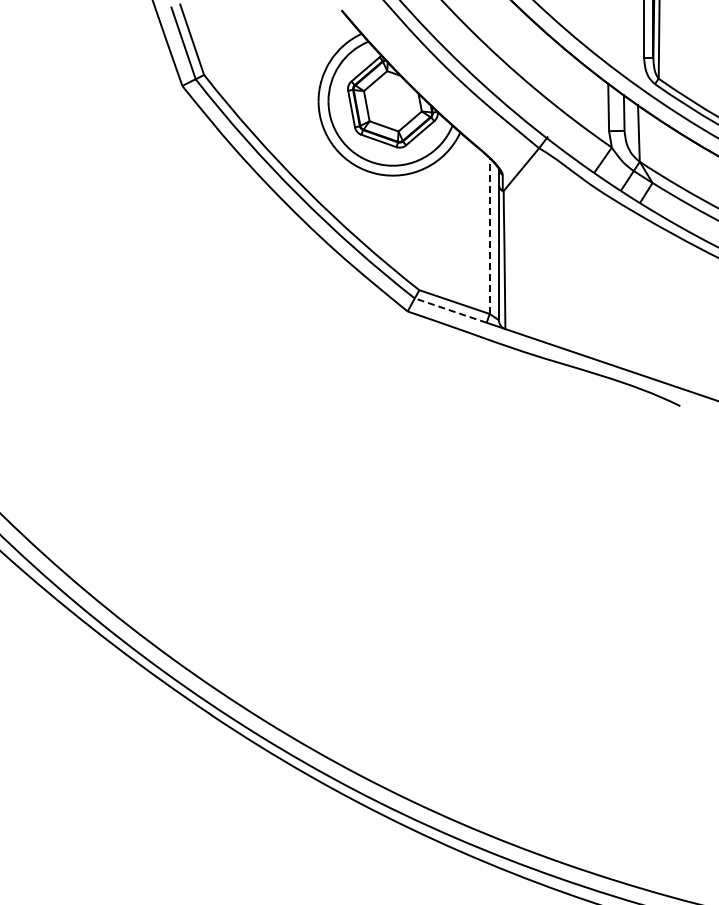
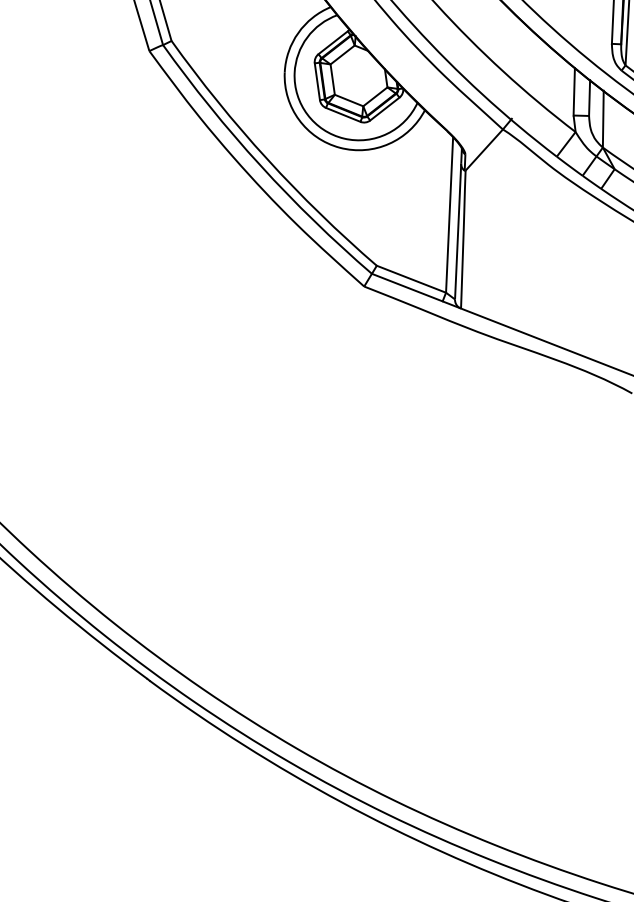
line: (489, 236) -> (449, 215), dashed -> solid
line: (450, 310) -> (407, 287), dashed -> solid

